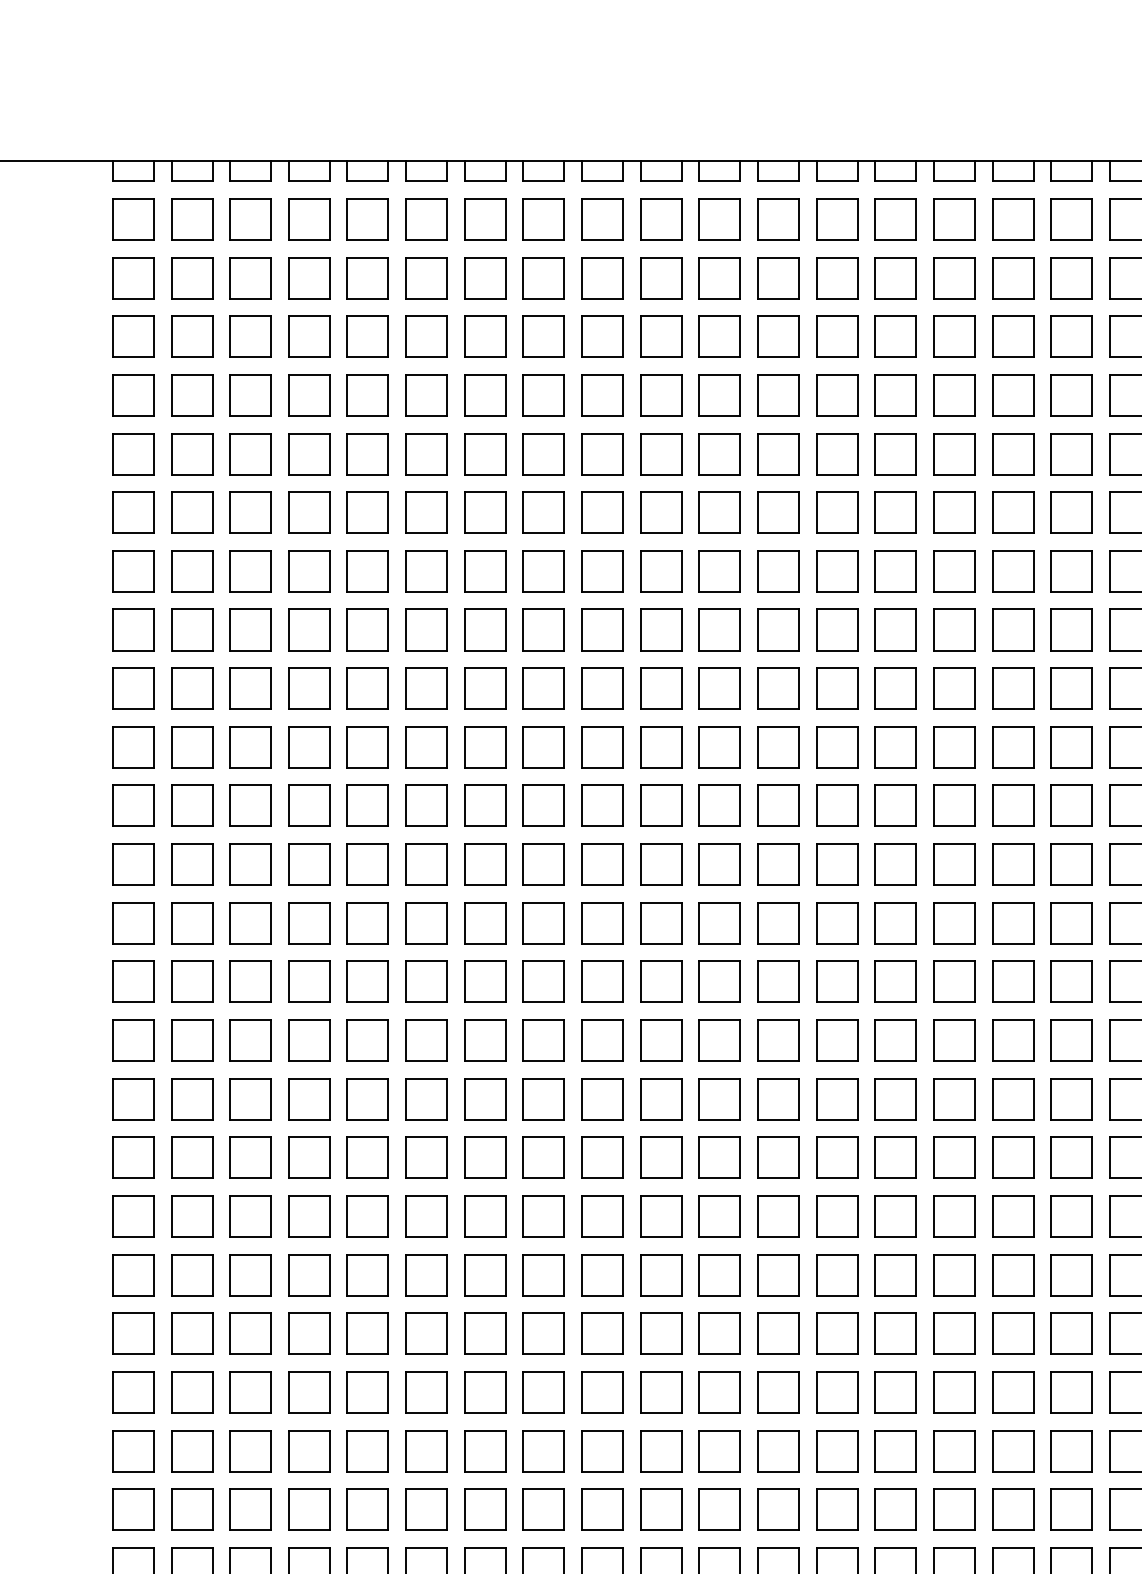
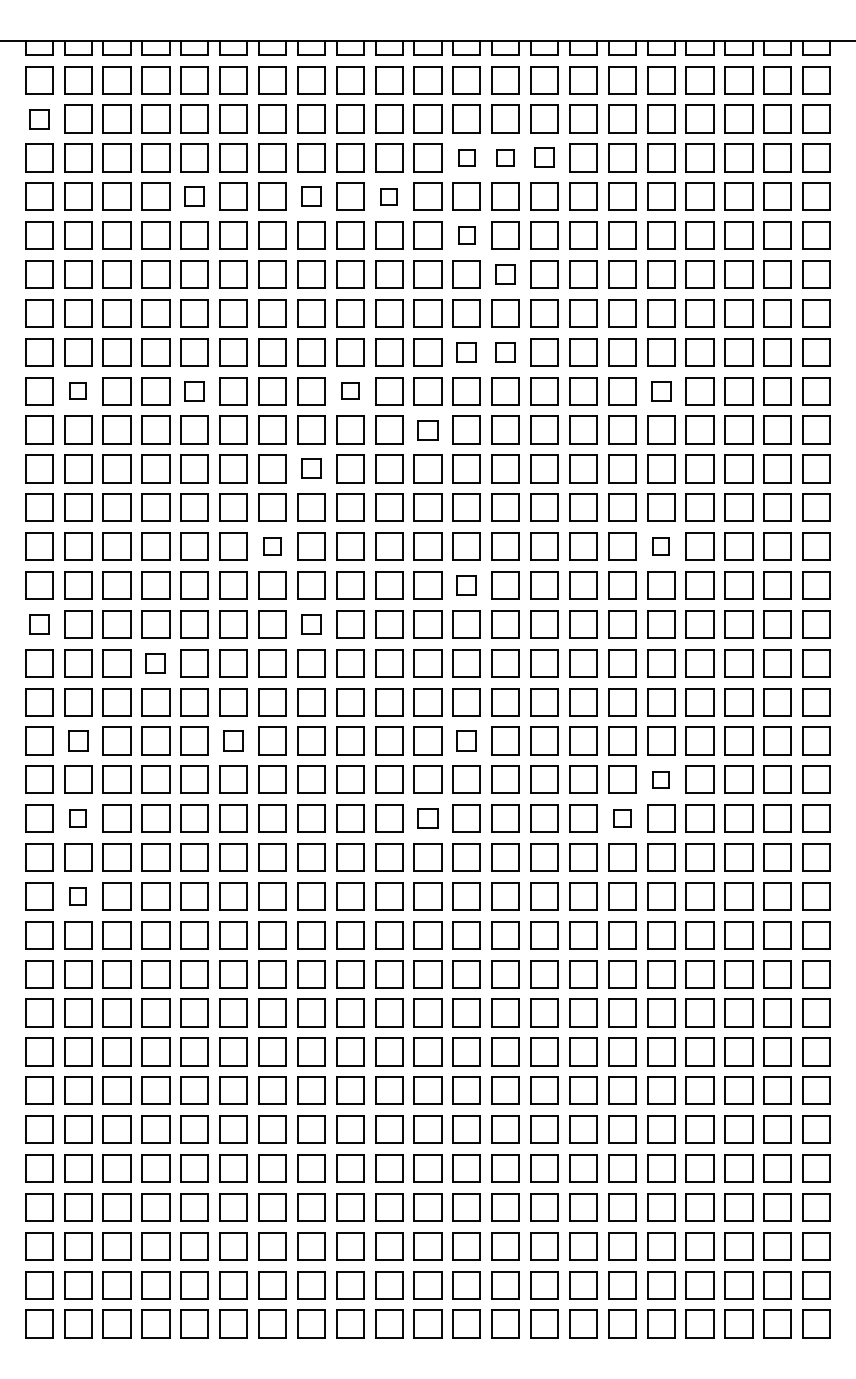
part: (133, 277) -> (39, 118), size x0.7
part: (777, 336) -> (466, 157), size x0.6
part: (836, 336) -> (505, 157), size x0.6
part: (895, 336) -> (544, 157), size x0.7
part: (367, 394) -> (194, 196), size x0.7
part: (544, 394) -> (311, 196), size x0.7
part: (661, 394) -> (389, 196), size x0.6
part: (777, 453) -> (466, 235), size x0.6
part: (836, 512) -> (505, 274), size x0.7
part: (777, 630) -> (466, 352), size x0.7
part: (836, 630) -> (505, 352), size x0.7
part: (192, 689) -> (78, 391), size x0.6
part: (367, 689) -> (194, 391), size x0.7
part: (602, 689) -> (350, 391), size x0.6
part: (1072, 689) -> (661, 391), size x0.7
part: (719, 746) -> (427, 429), size x0.7
part: (544, 805) -> (311, 468), size x0.7
part: (485, 923) -> (272, 546), size x0.6
part: (1072, 923) -> (661, 546), size x0.6
part: (777, 981) -> (466, 585), size x0.7
part: (133, 1040) -> (39, 624), size x0.7
part: (544, 1040) -> (311, 624), size x0.7
part: (308, 1099) -> (155, 663), size x0.7
part: (192, 1215) -> (78, 740), size x0.7
part: (426, 1215) -> (233, 740), size x0.7
part: (777, 1215) -> (466, 740), size x0.7
part: (1072, 1274) -> (661, 779), size x0.6
part: (192, 1333) -> (78, 818), size x0.6
part: (719, 1333) -> (427, 818), size x0.7
part: (1013, 1333) -> (622, 818), size x0.6
part: (192, 1451) -> (78, 896), size x0.6

